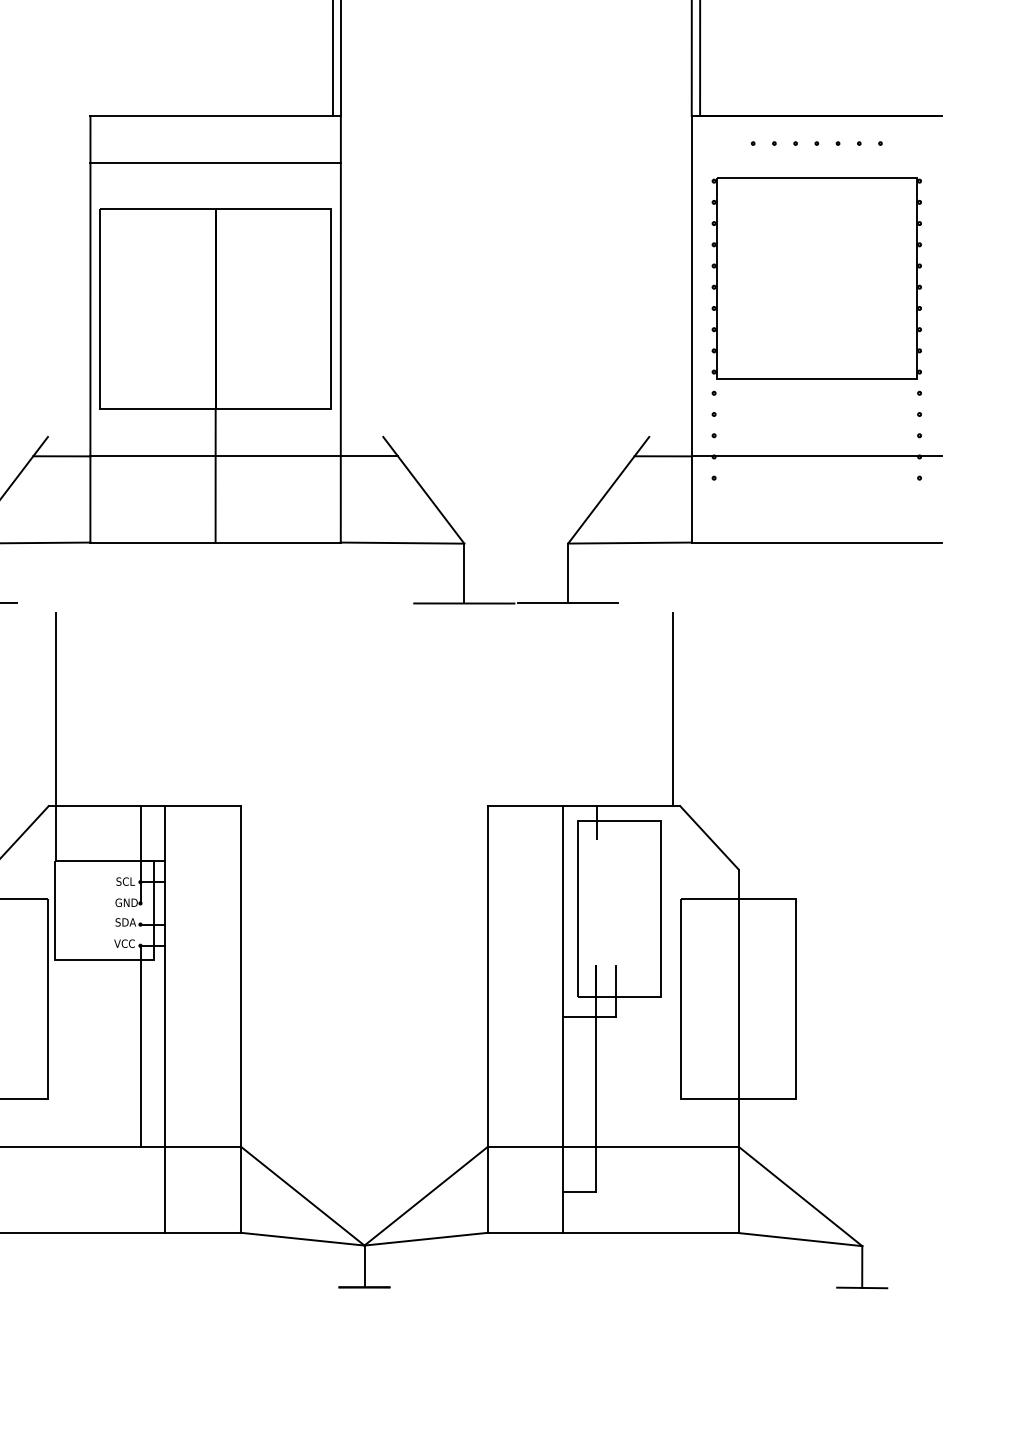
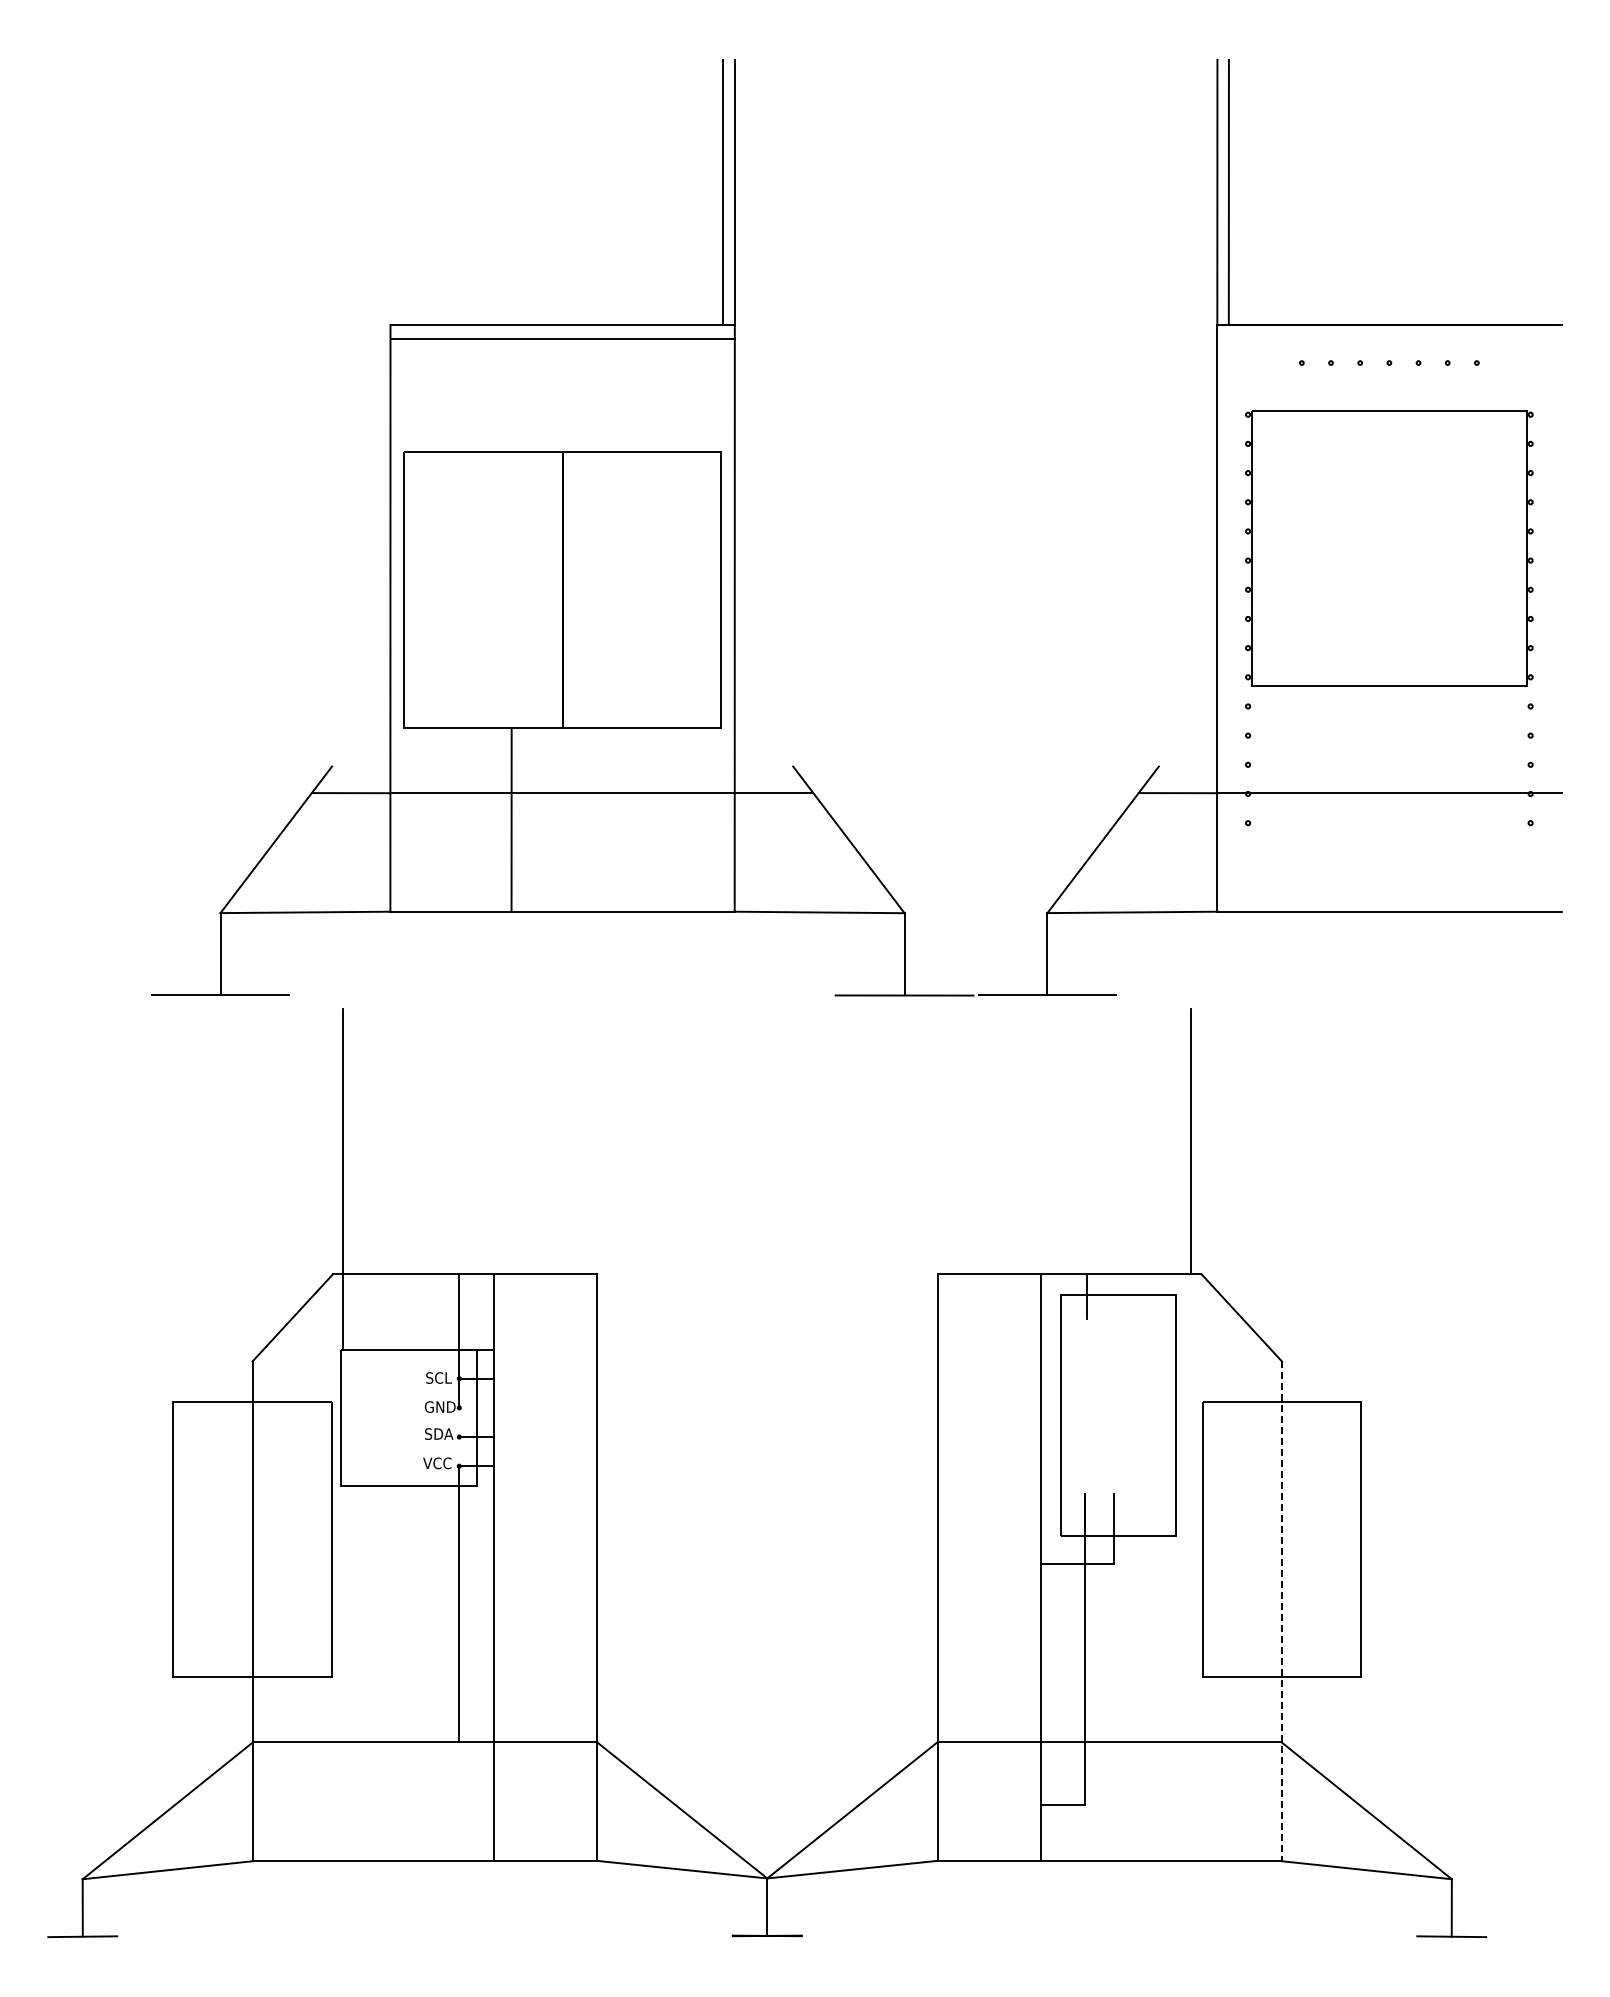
line: (215, 162) -> (562, 339), moved
line: (215, 475) -> (511, 819), moved
line: (738, 1051) -> (1281, 1611), solid -> dashed

